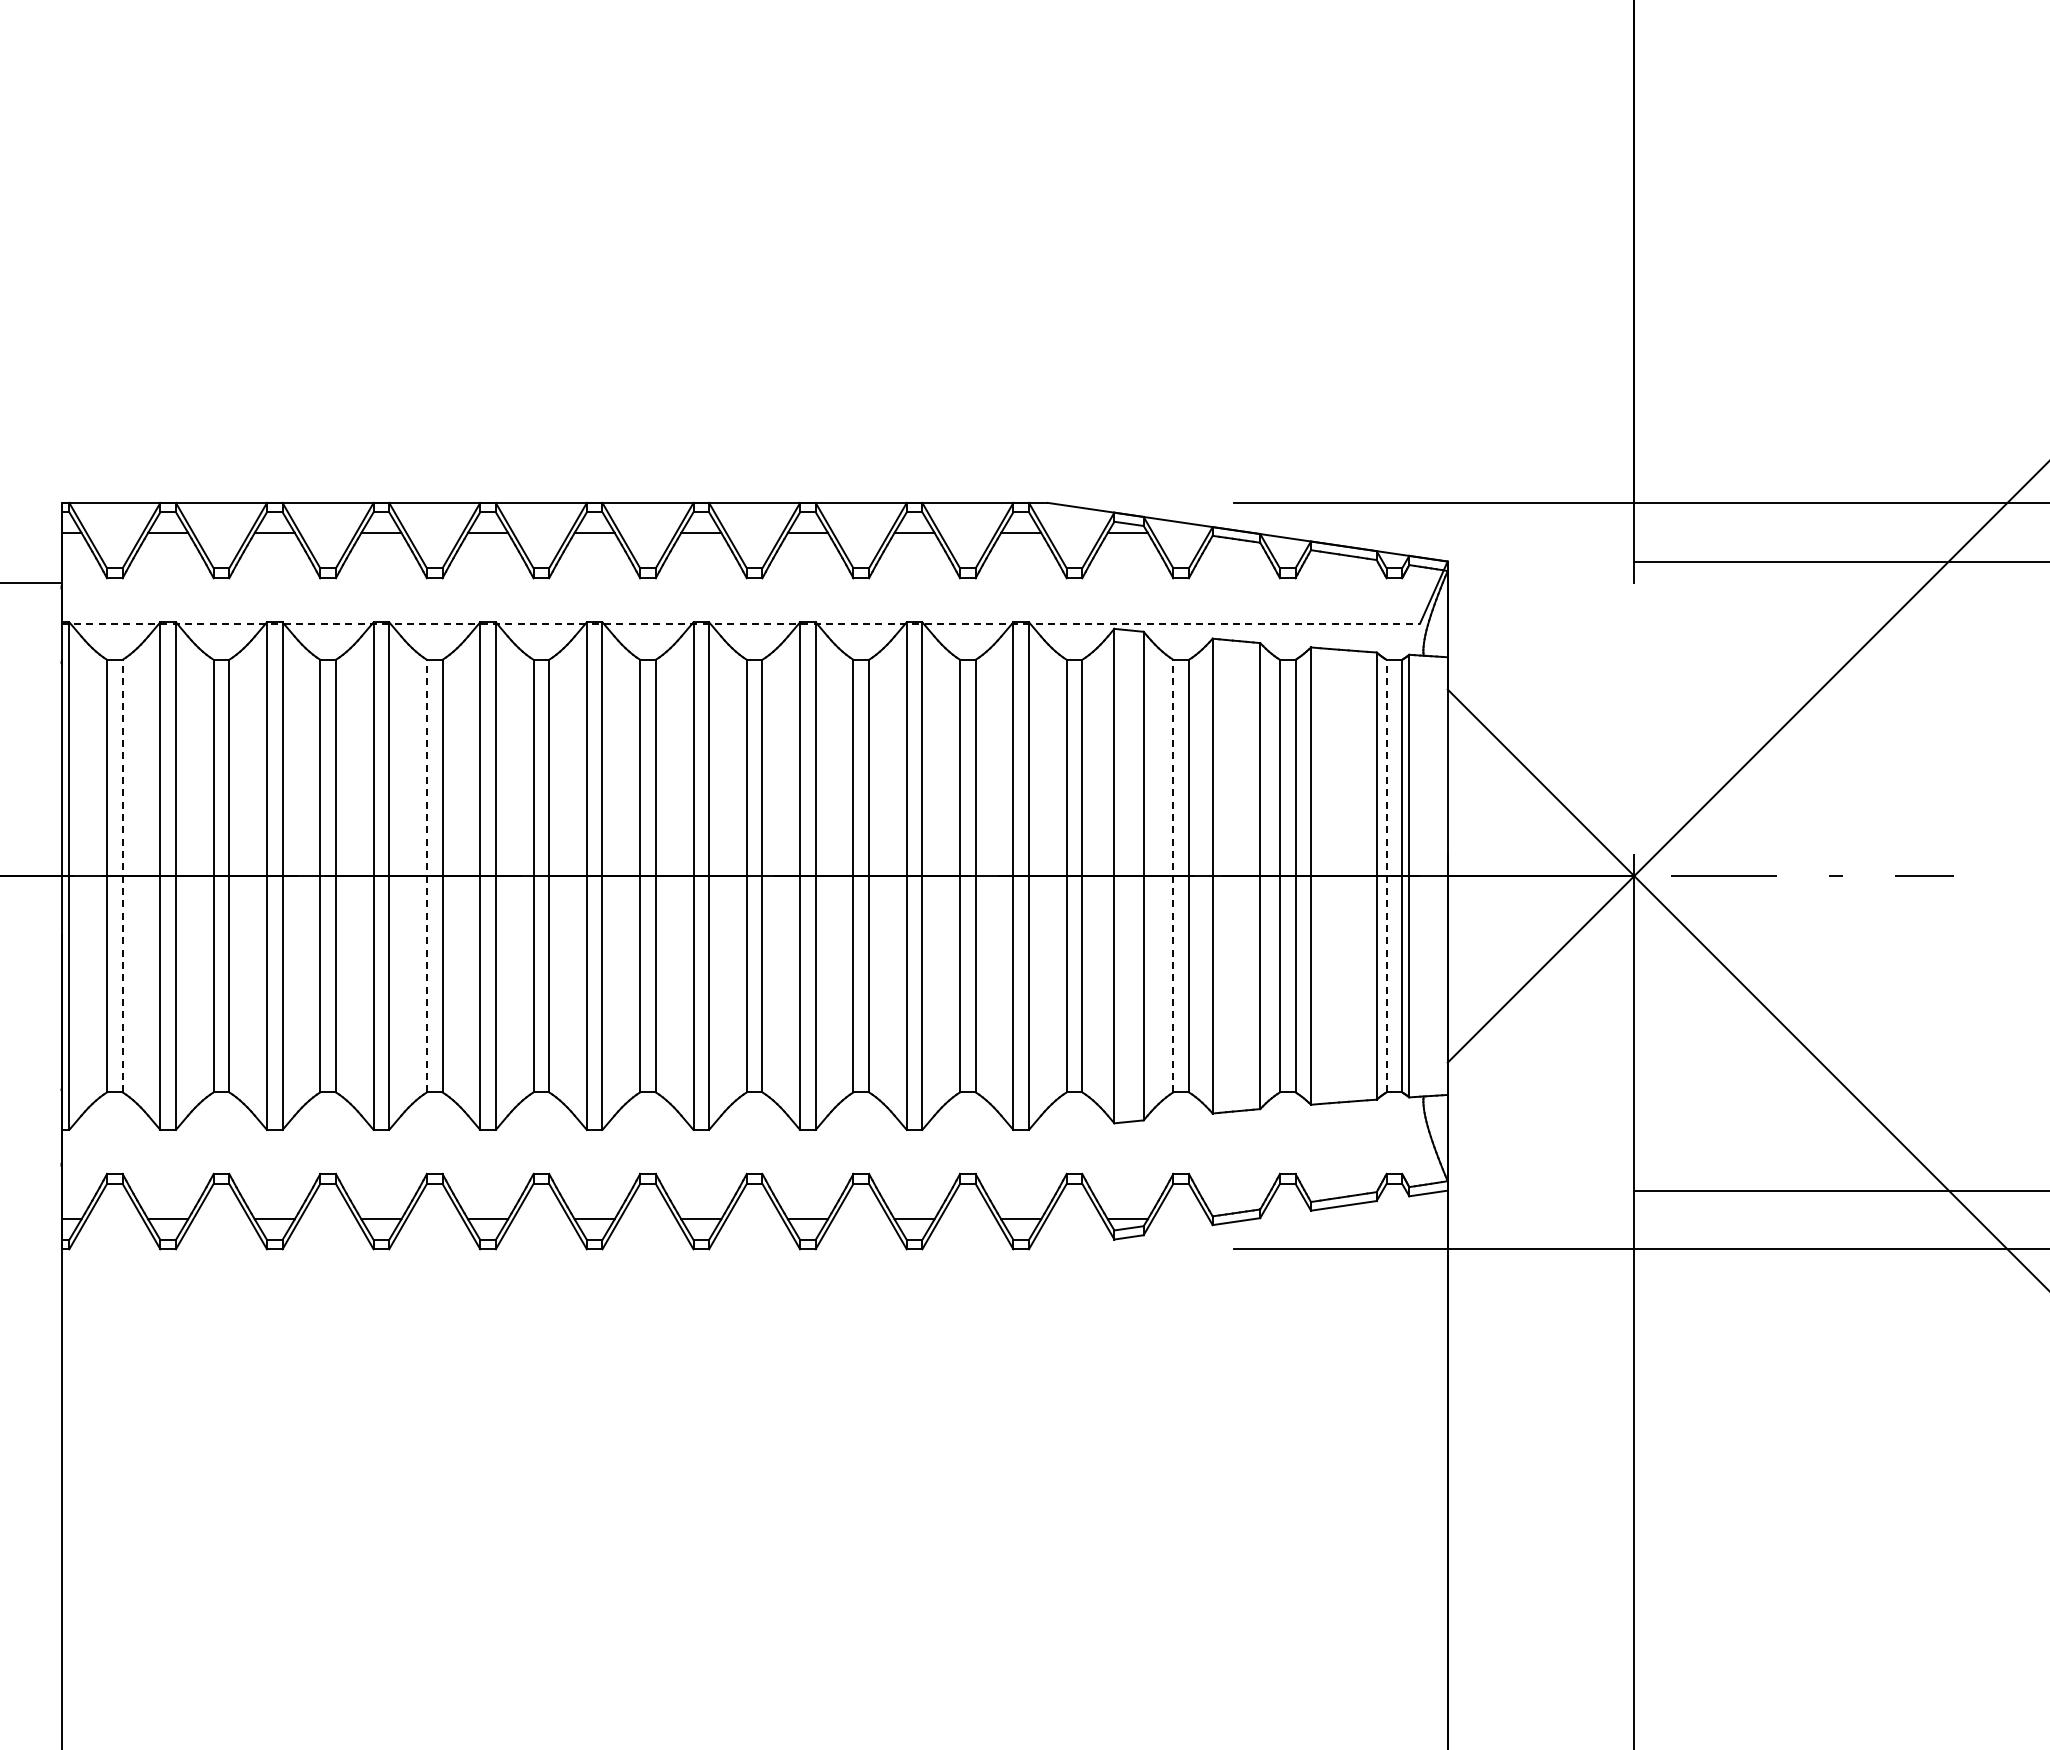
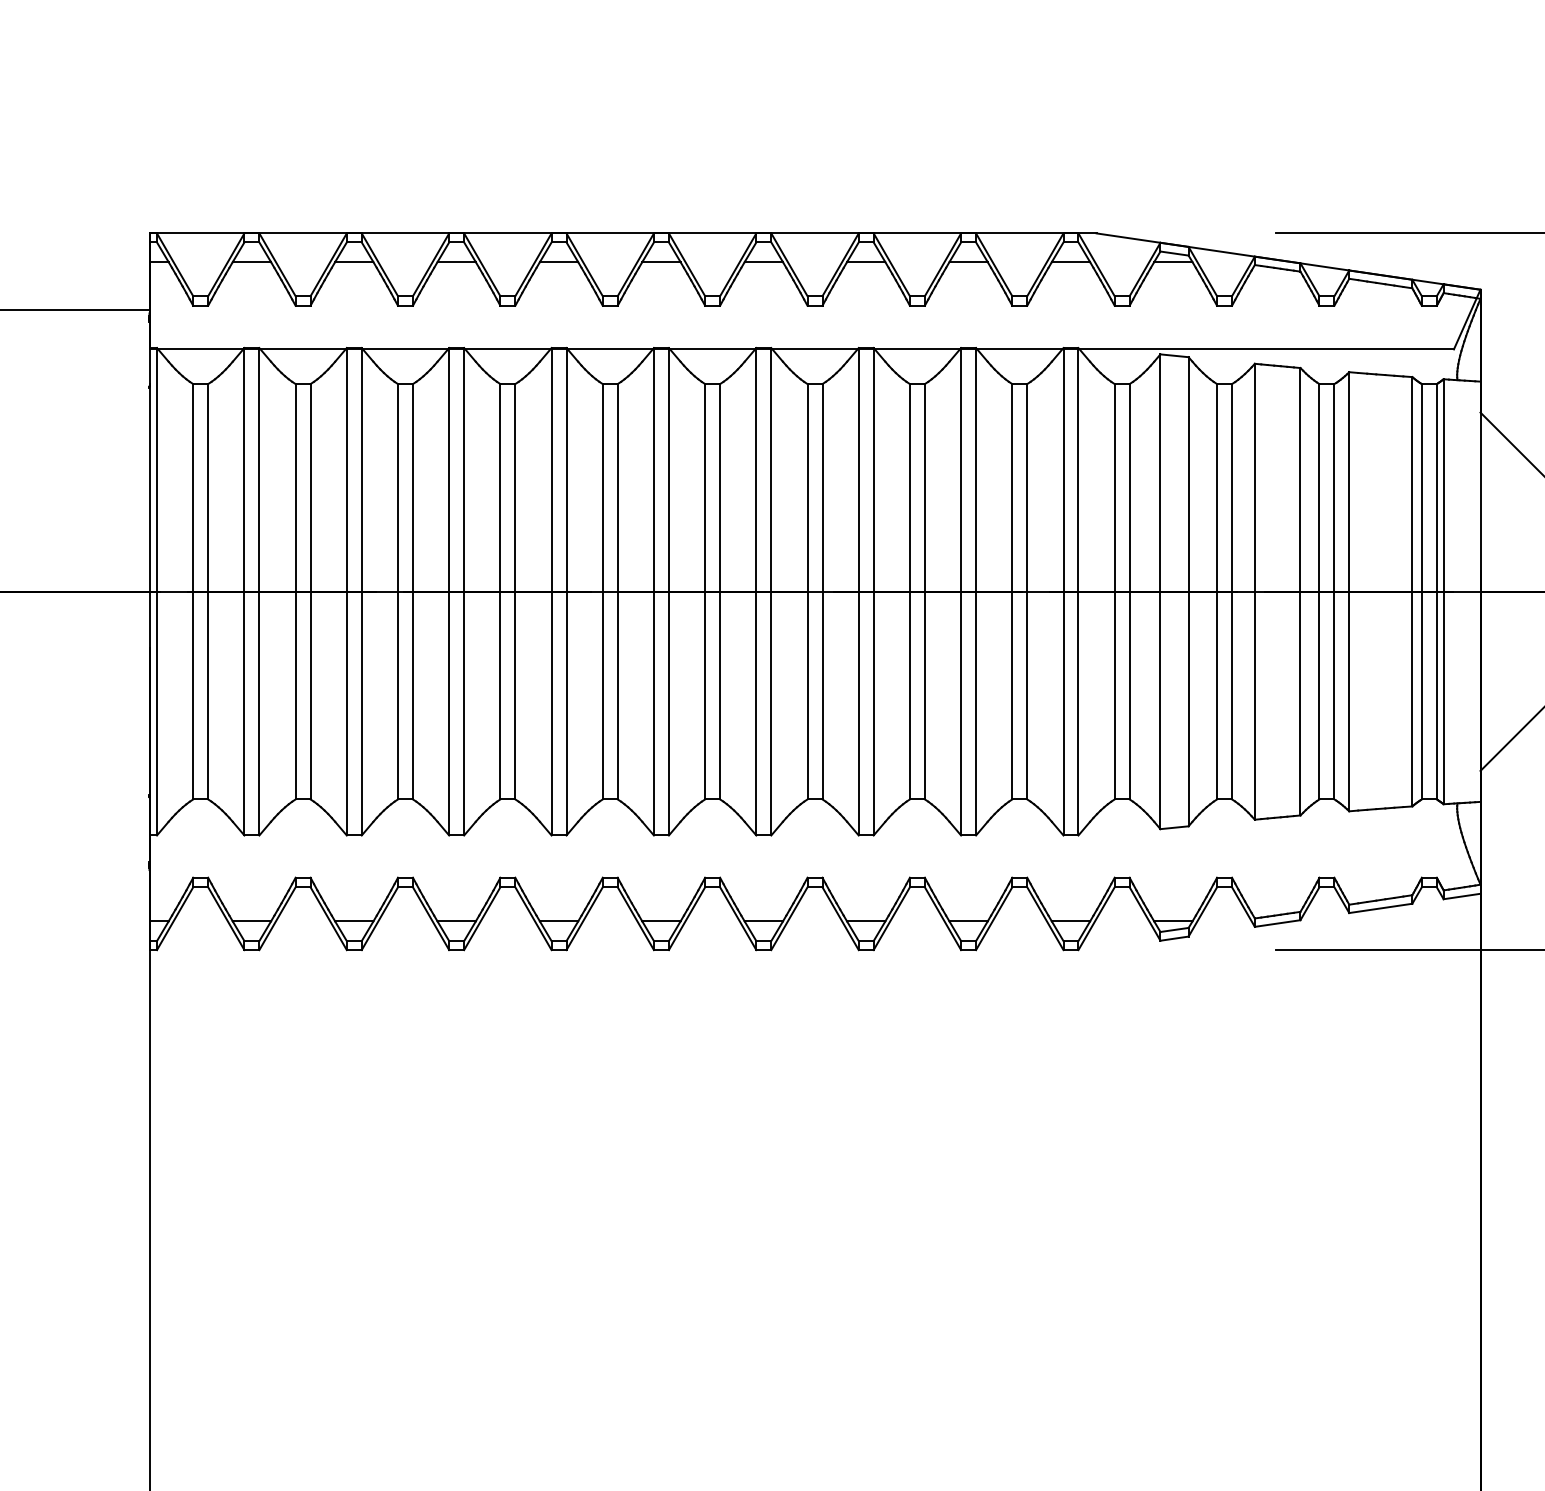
line: (741, 623) -> (802, 349), dashed -> solid
line: (122, 875) -> (208, 591), dashed -> solid
line: (426, 875) -> (499, 591), dashed -> solid
line: (1173, 875) -> (1217, 591), dashed -> solid
line: (1386, 875) -> (1421, 591), dashed -> solid

